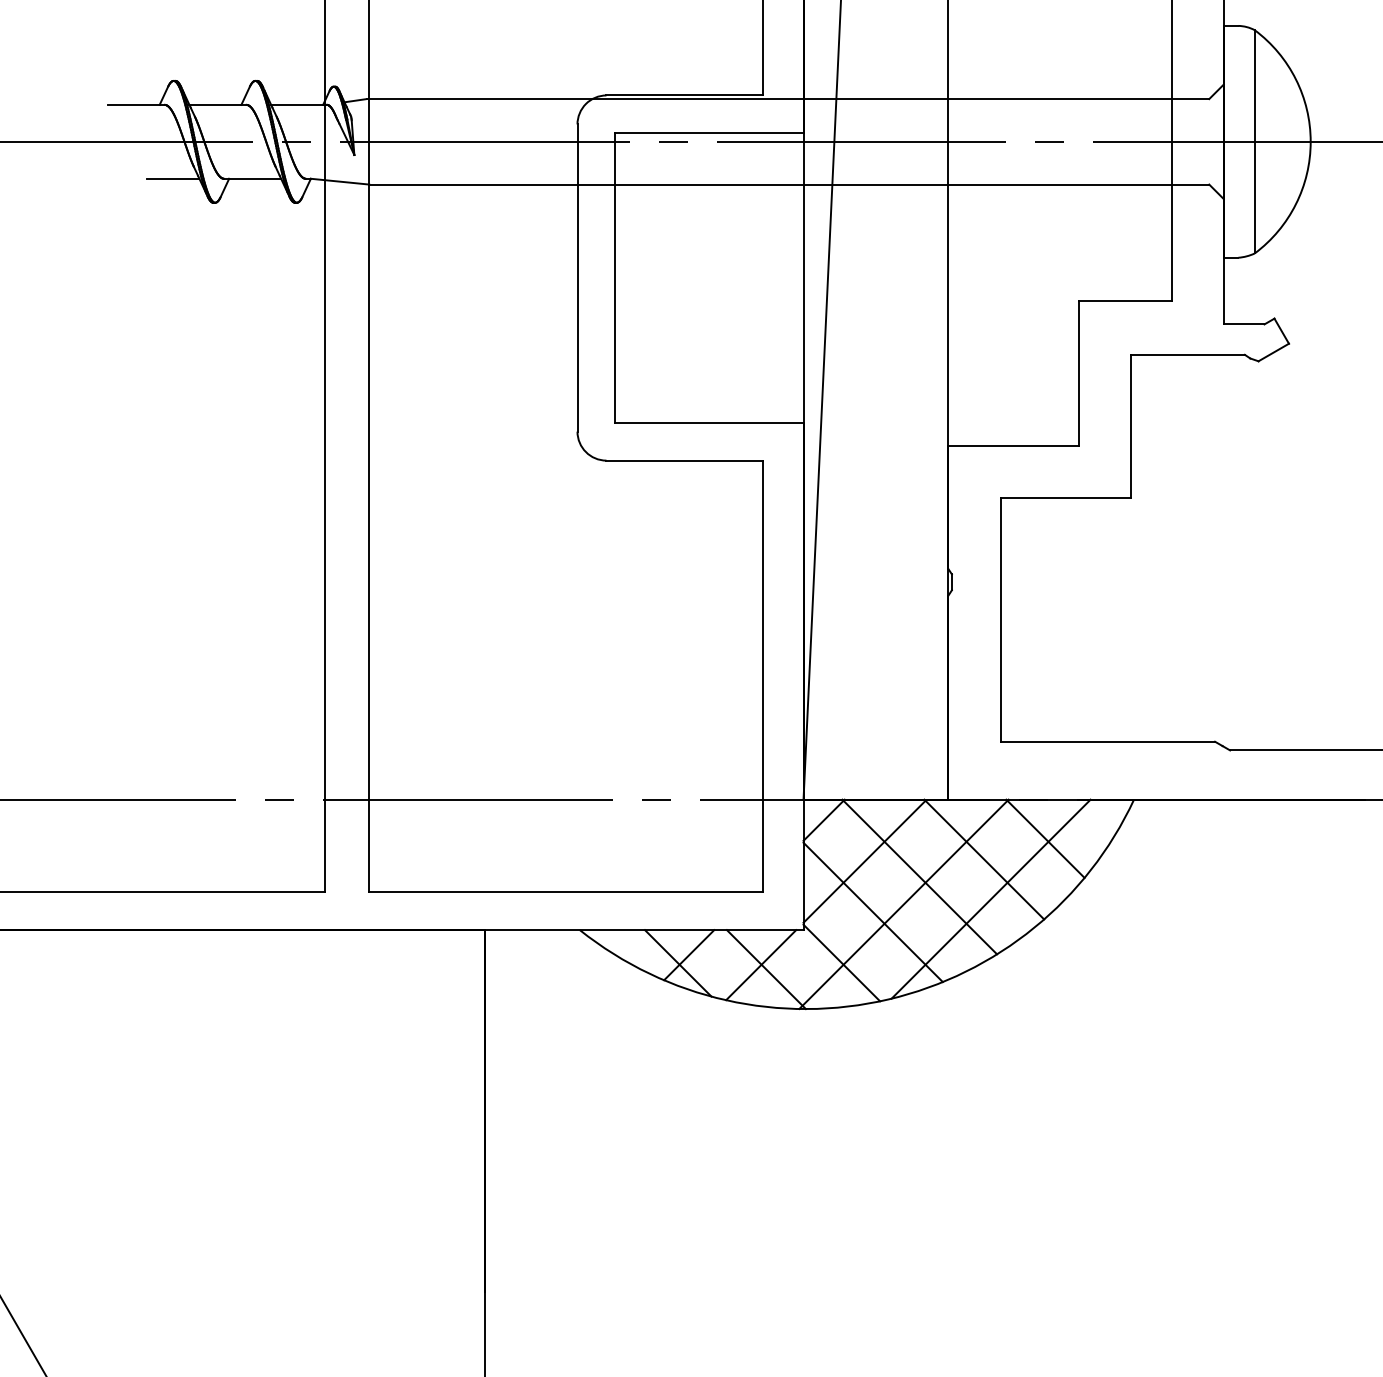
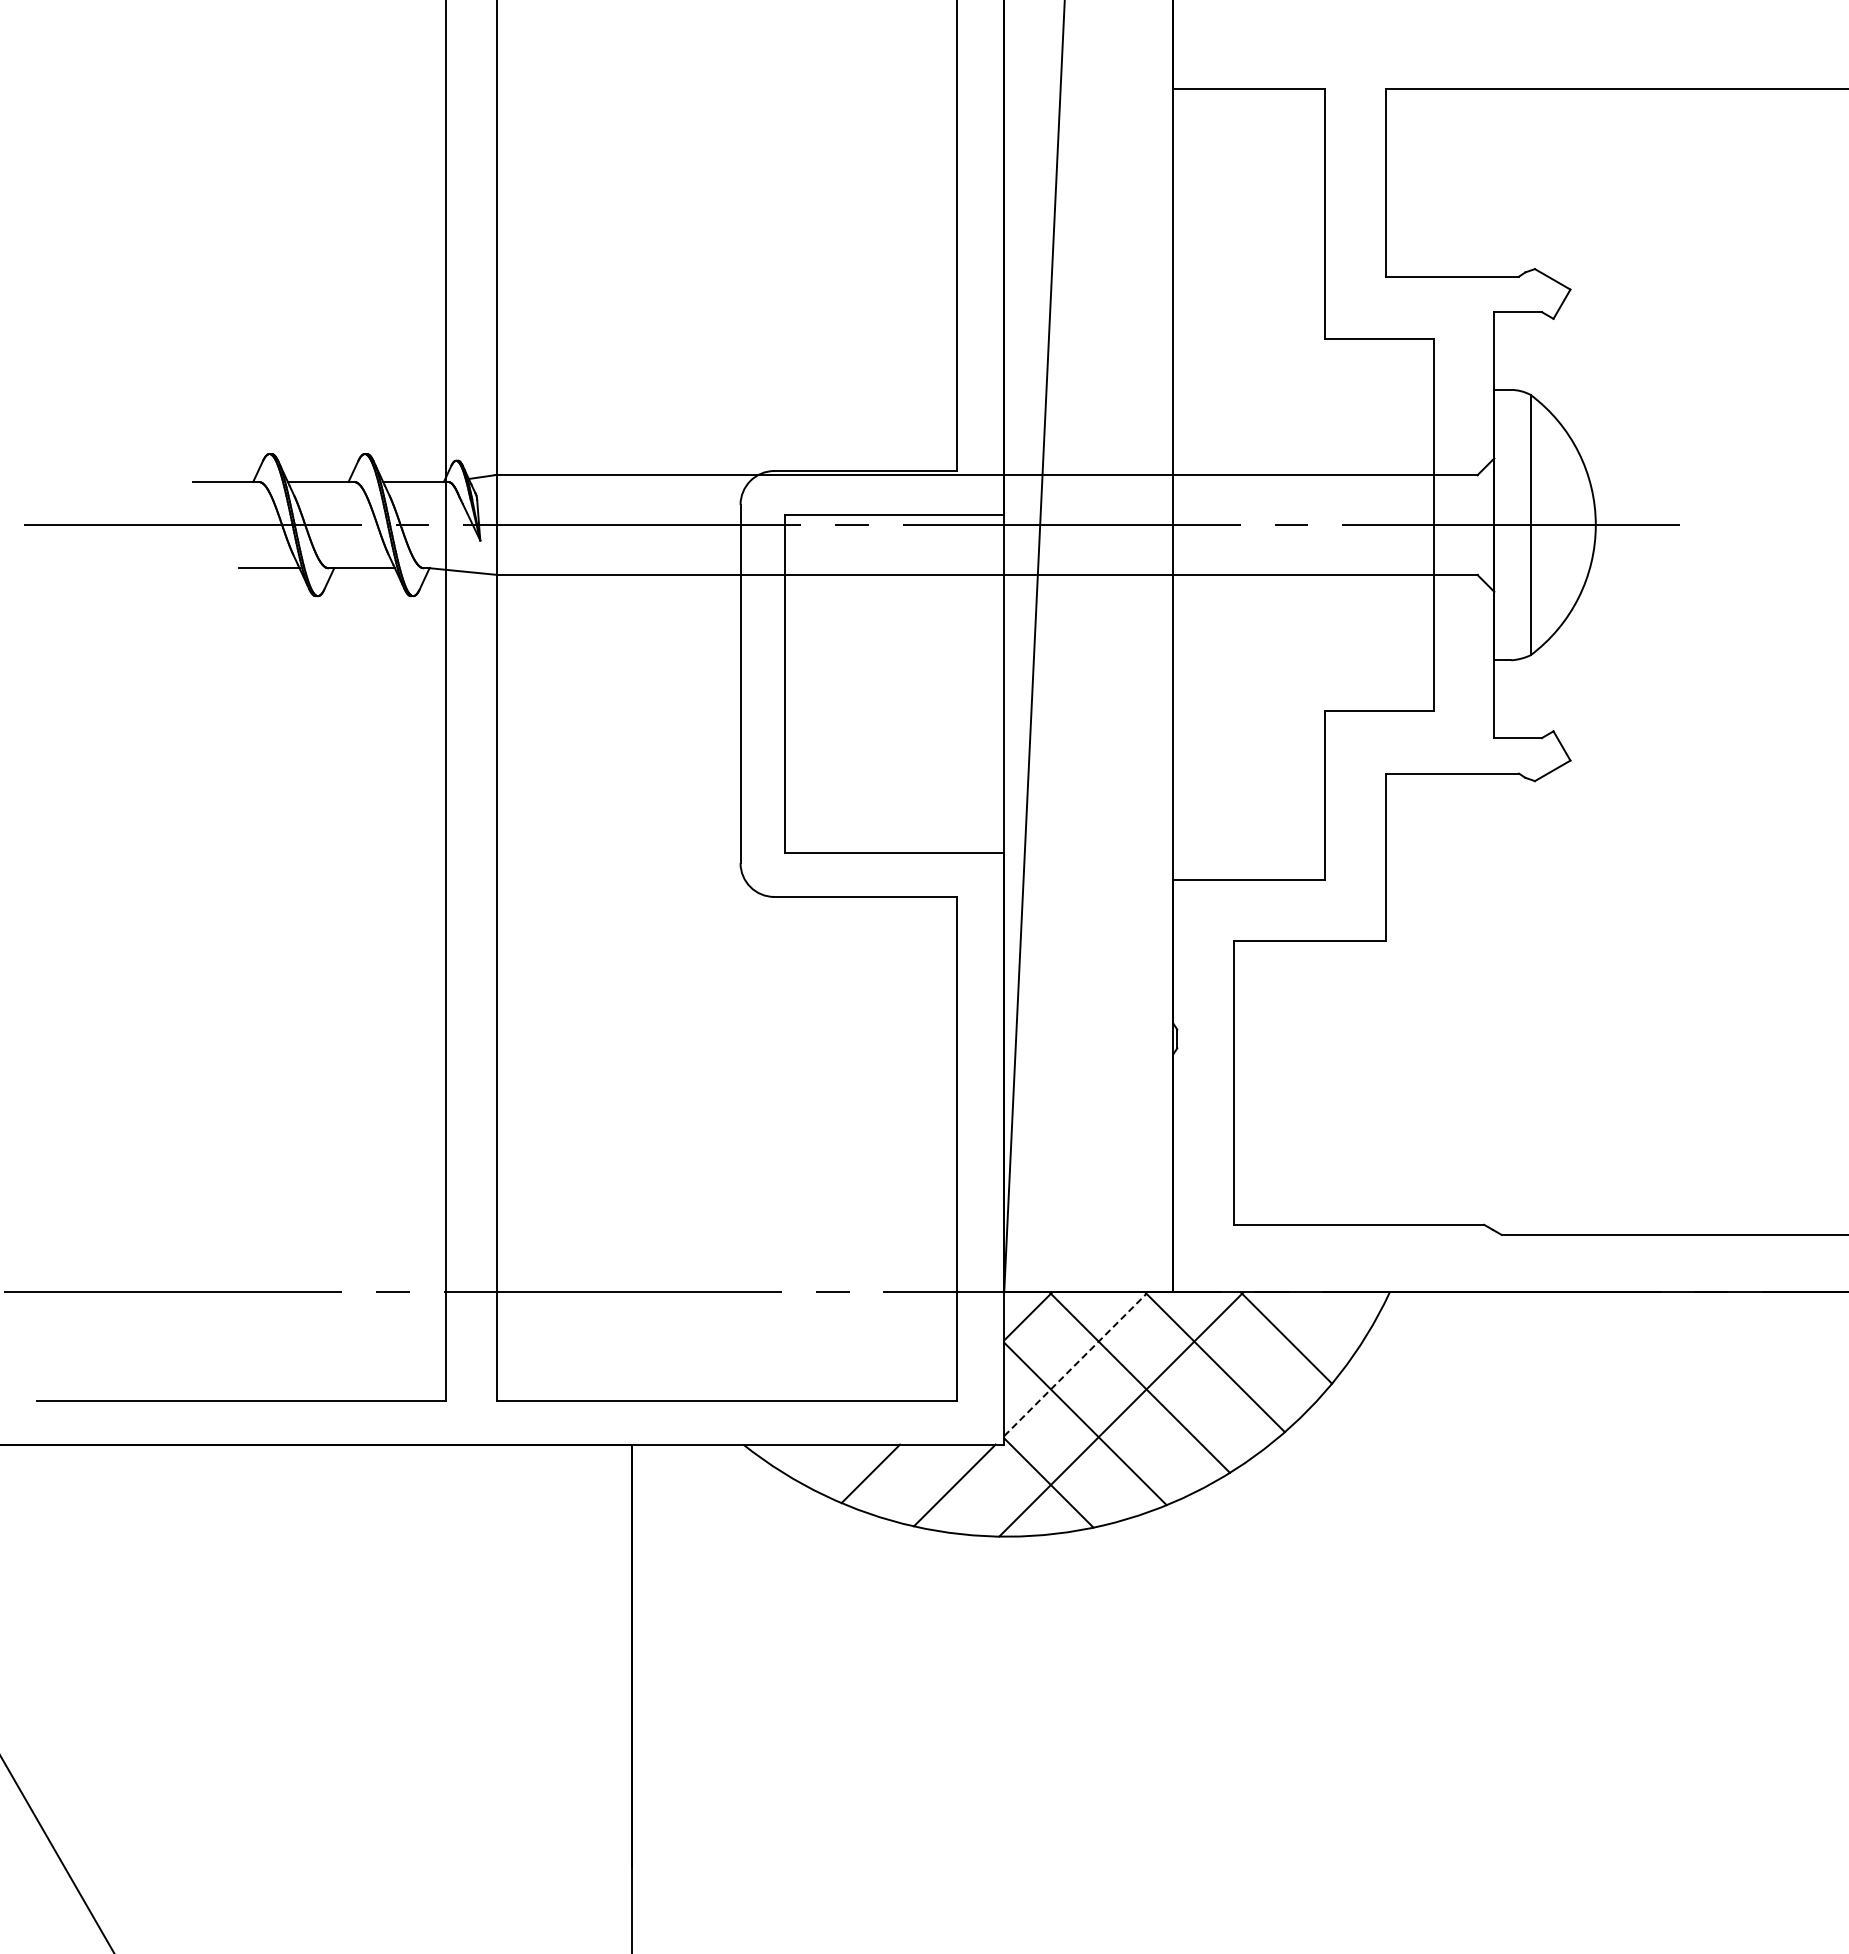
line: (864, 861) -> (1075, 1364), solid -> dashed
line: (990, 899) -> (1222, 1408), removed
line: (677, 963) -> (857, 1483), removed
line: (766, 969) -> (960, 1490), removed

